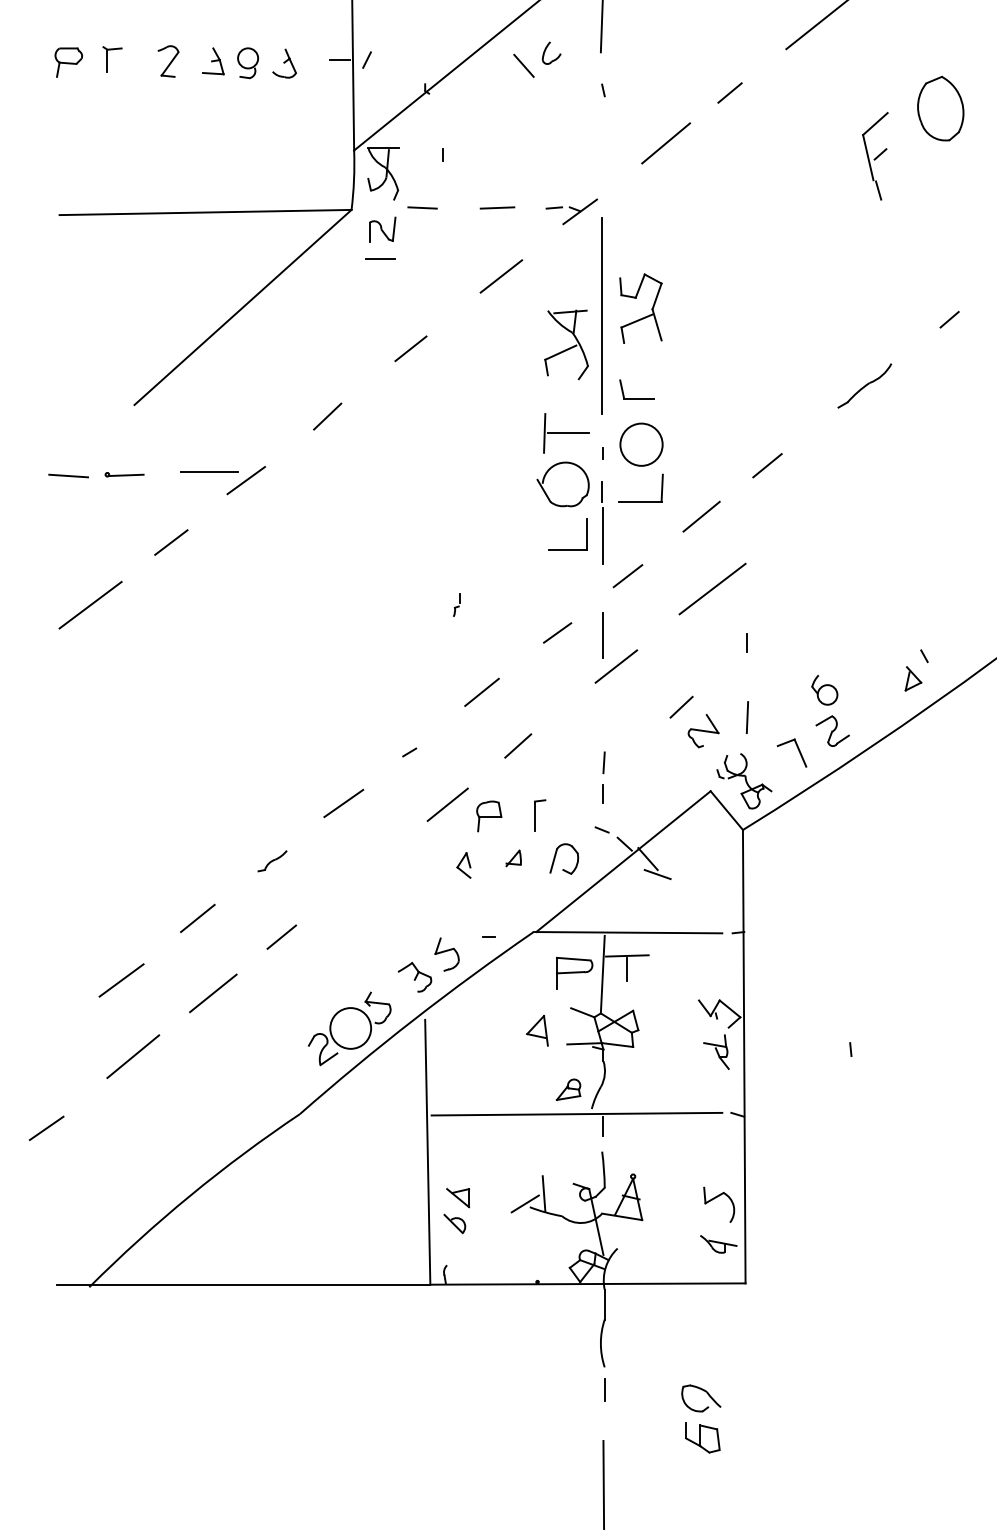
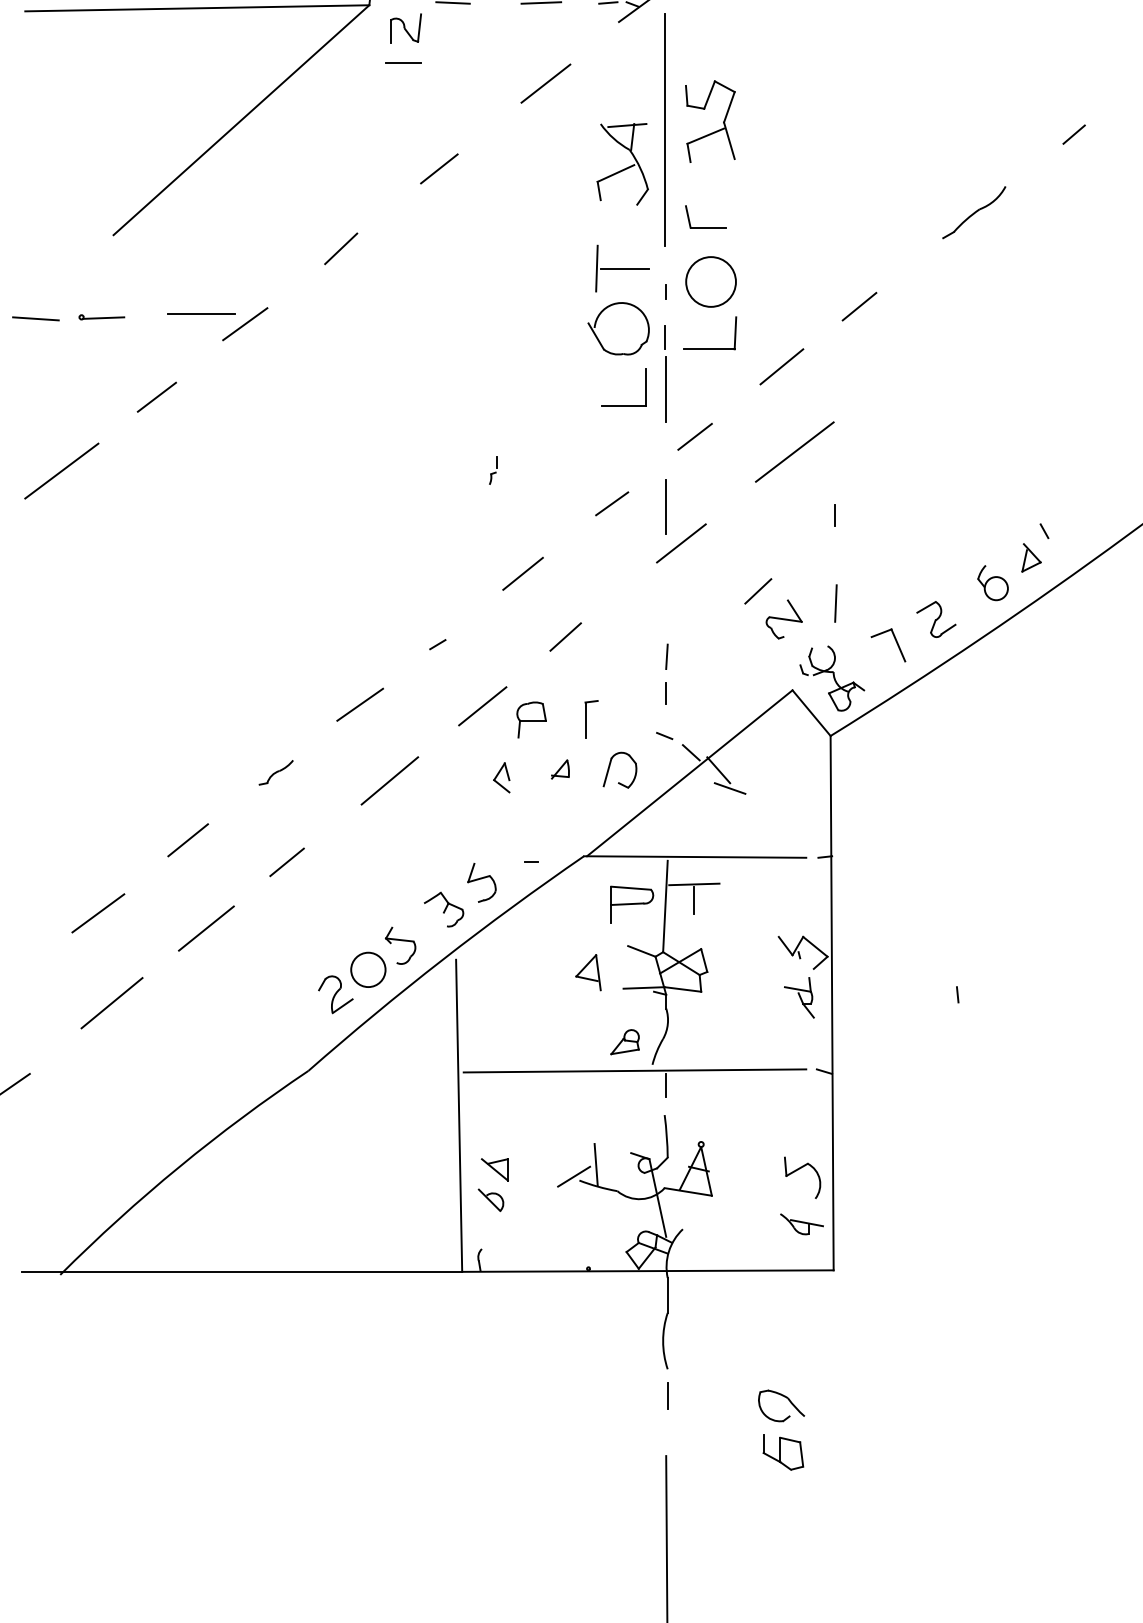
part: (824, 690) -> (992, 583), moved
line: (368, 868) -> (389, 781), added
circle: (350, 1028) -> (368, 969), size x0.71

